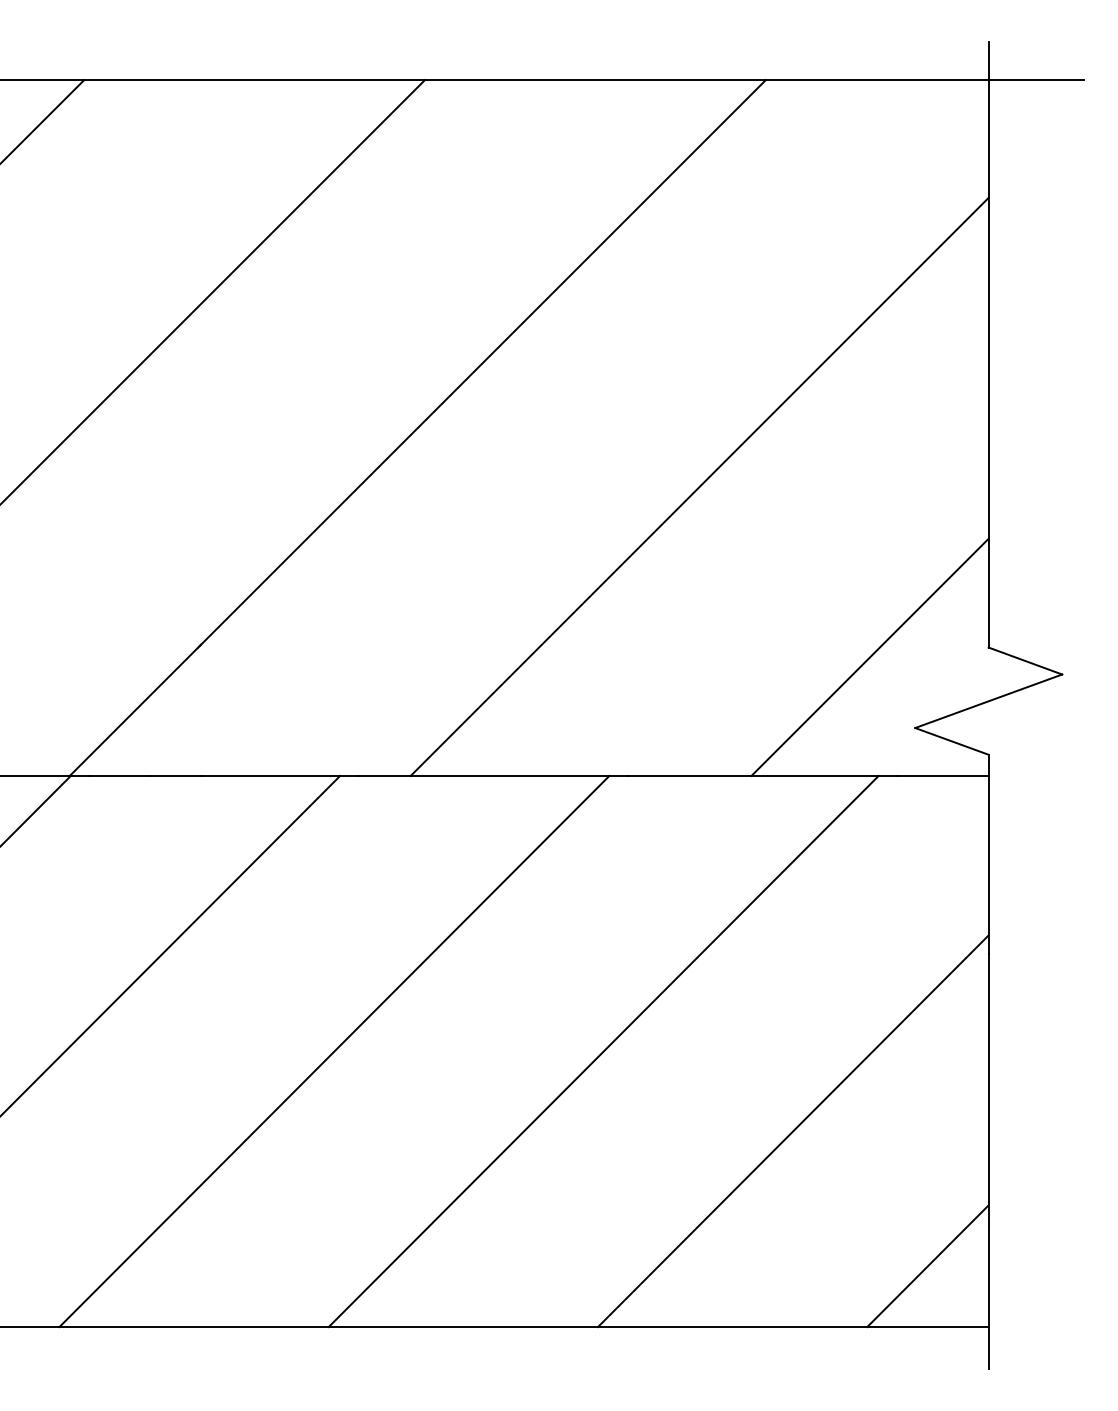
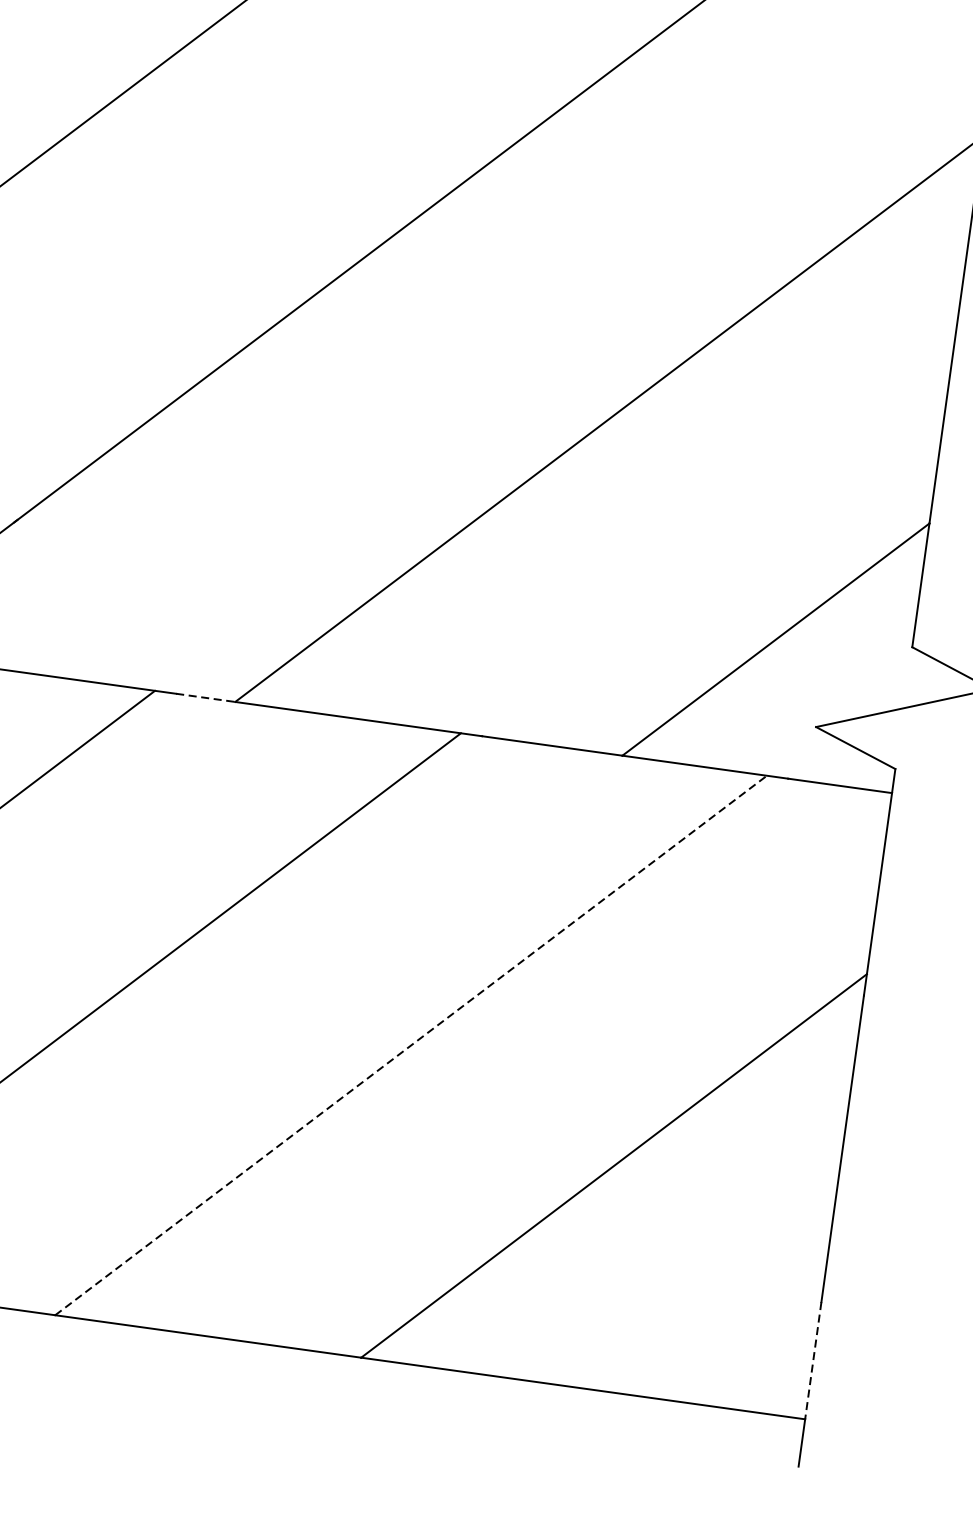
line: (384, 775) -> (205, 697), solid -> dashed
line: (604, 1051) -> (412, 1045), solid -> dashed
line: (927, 1266) -> (745, 1340), removed
line: (988, 1275) -> (813, 1360), solid -> dashed

